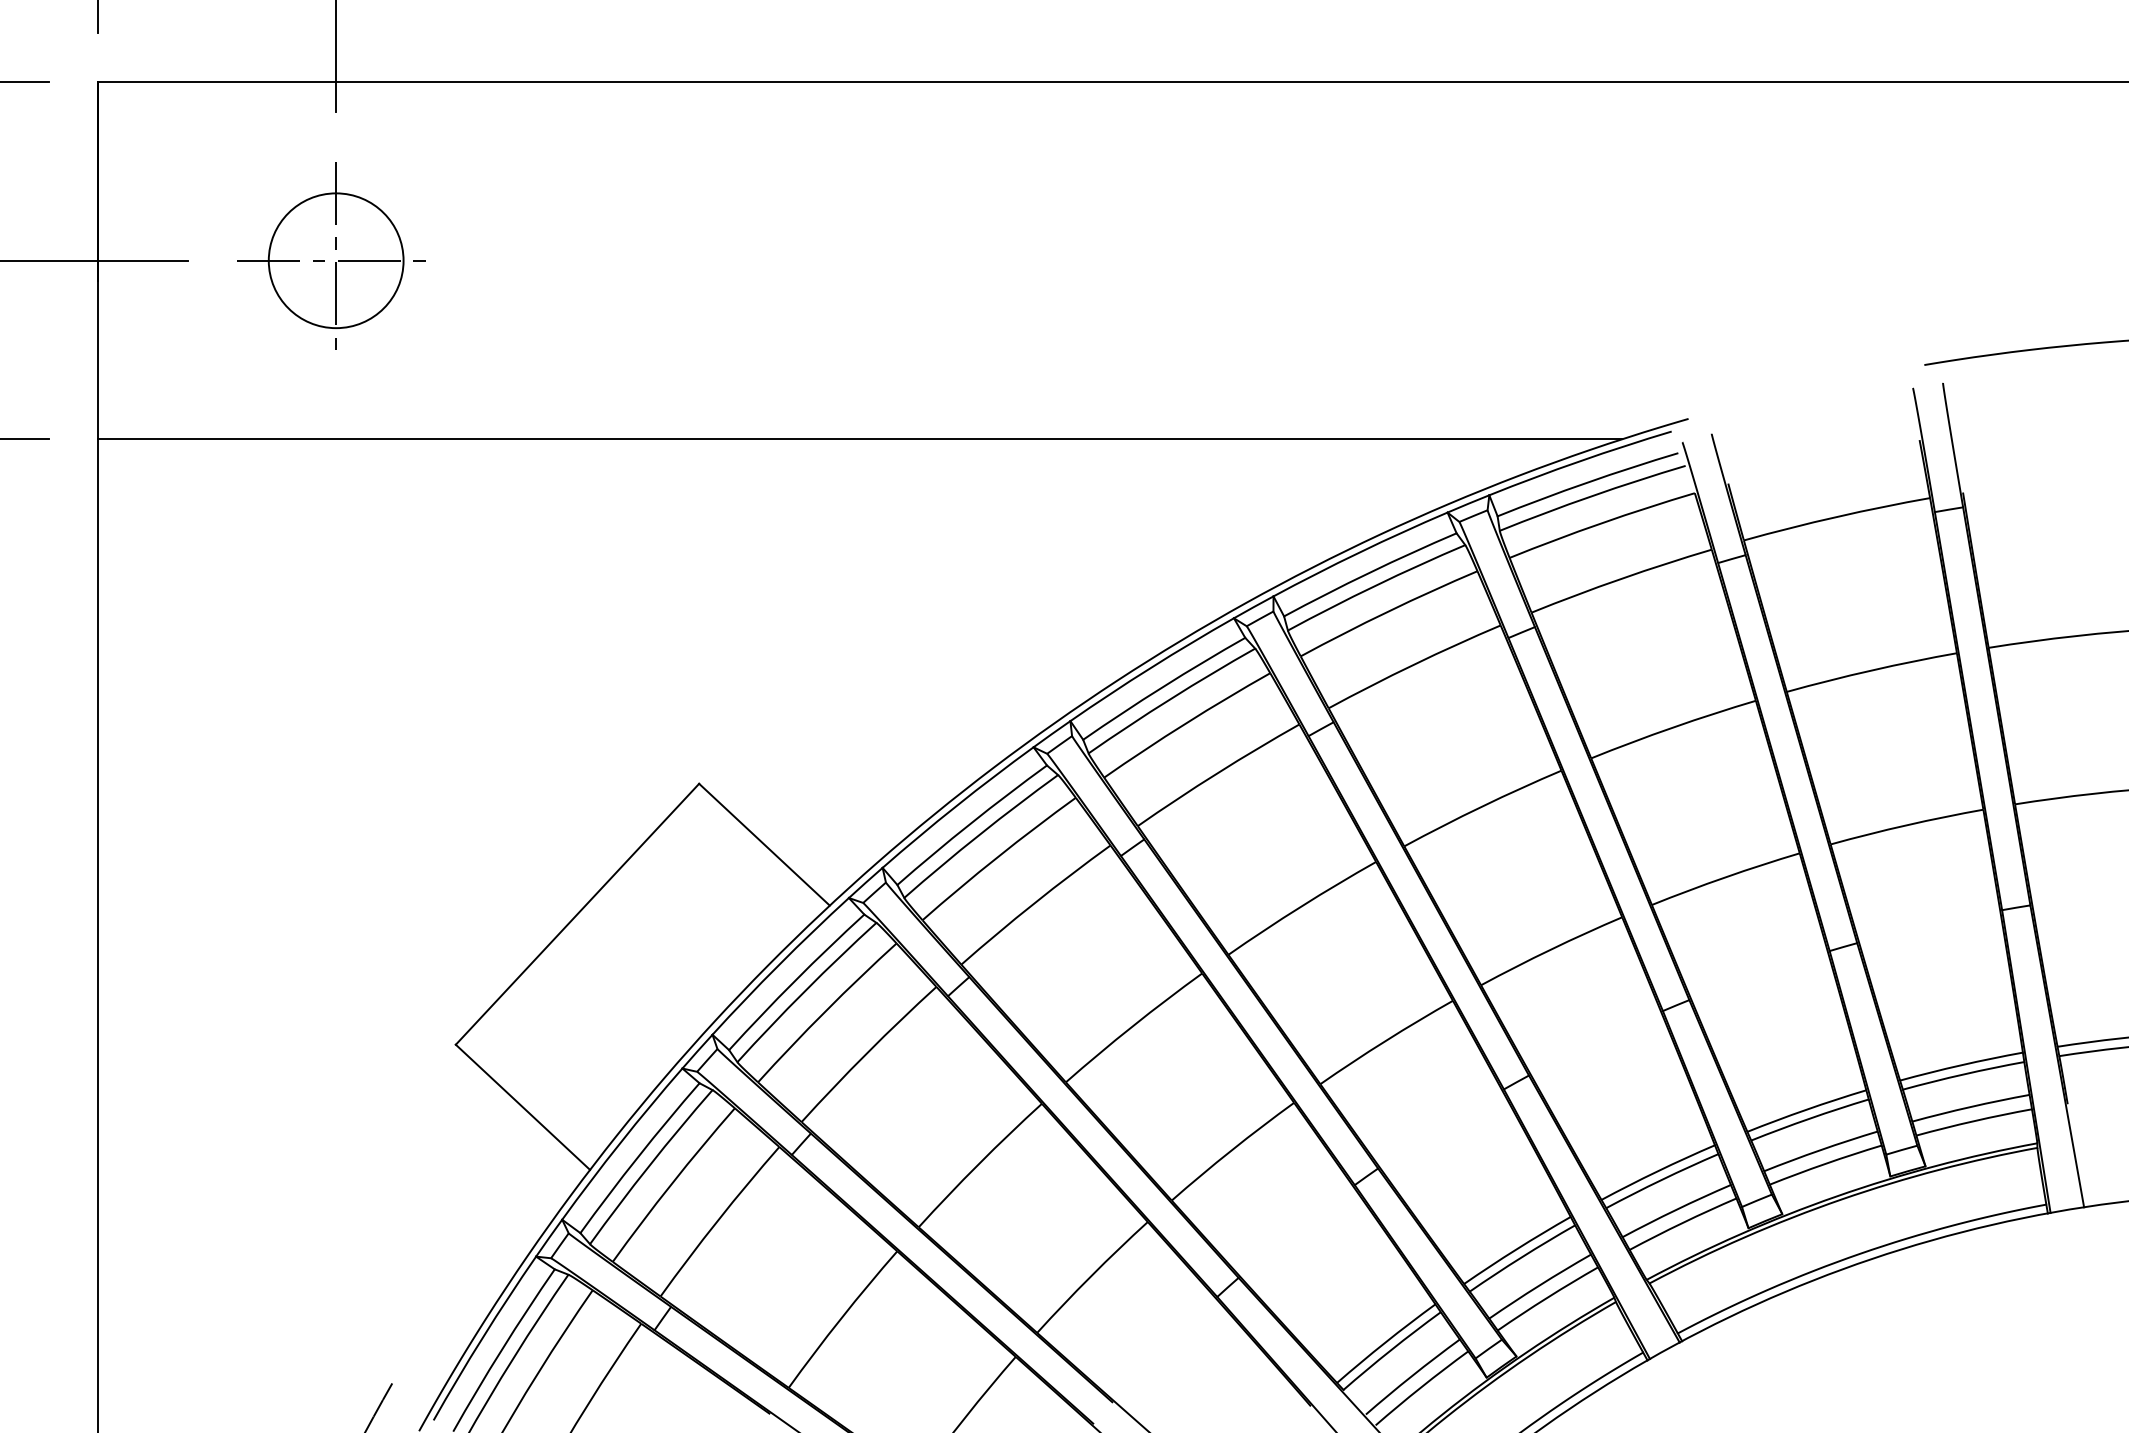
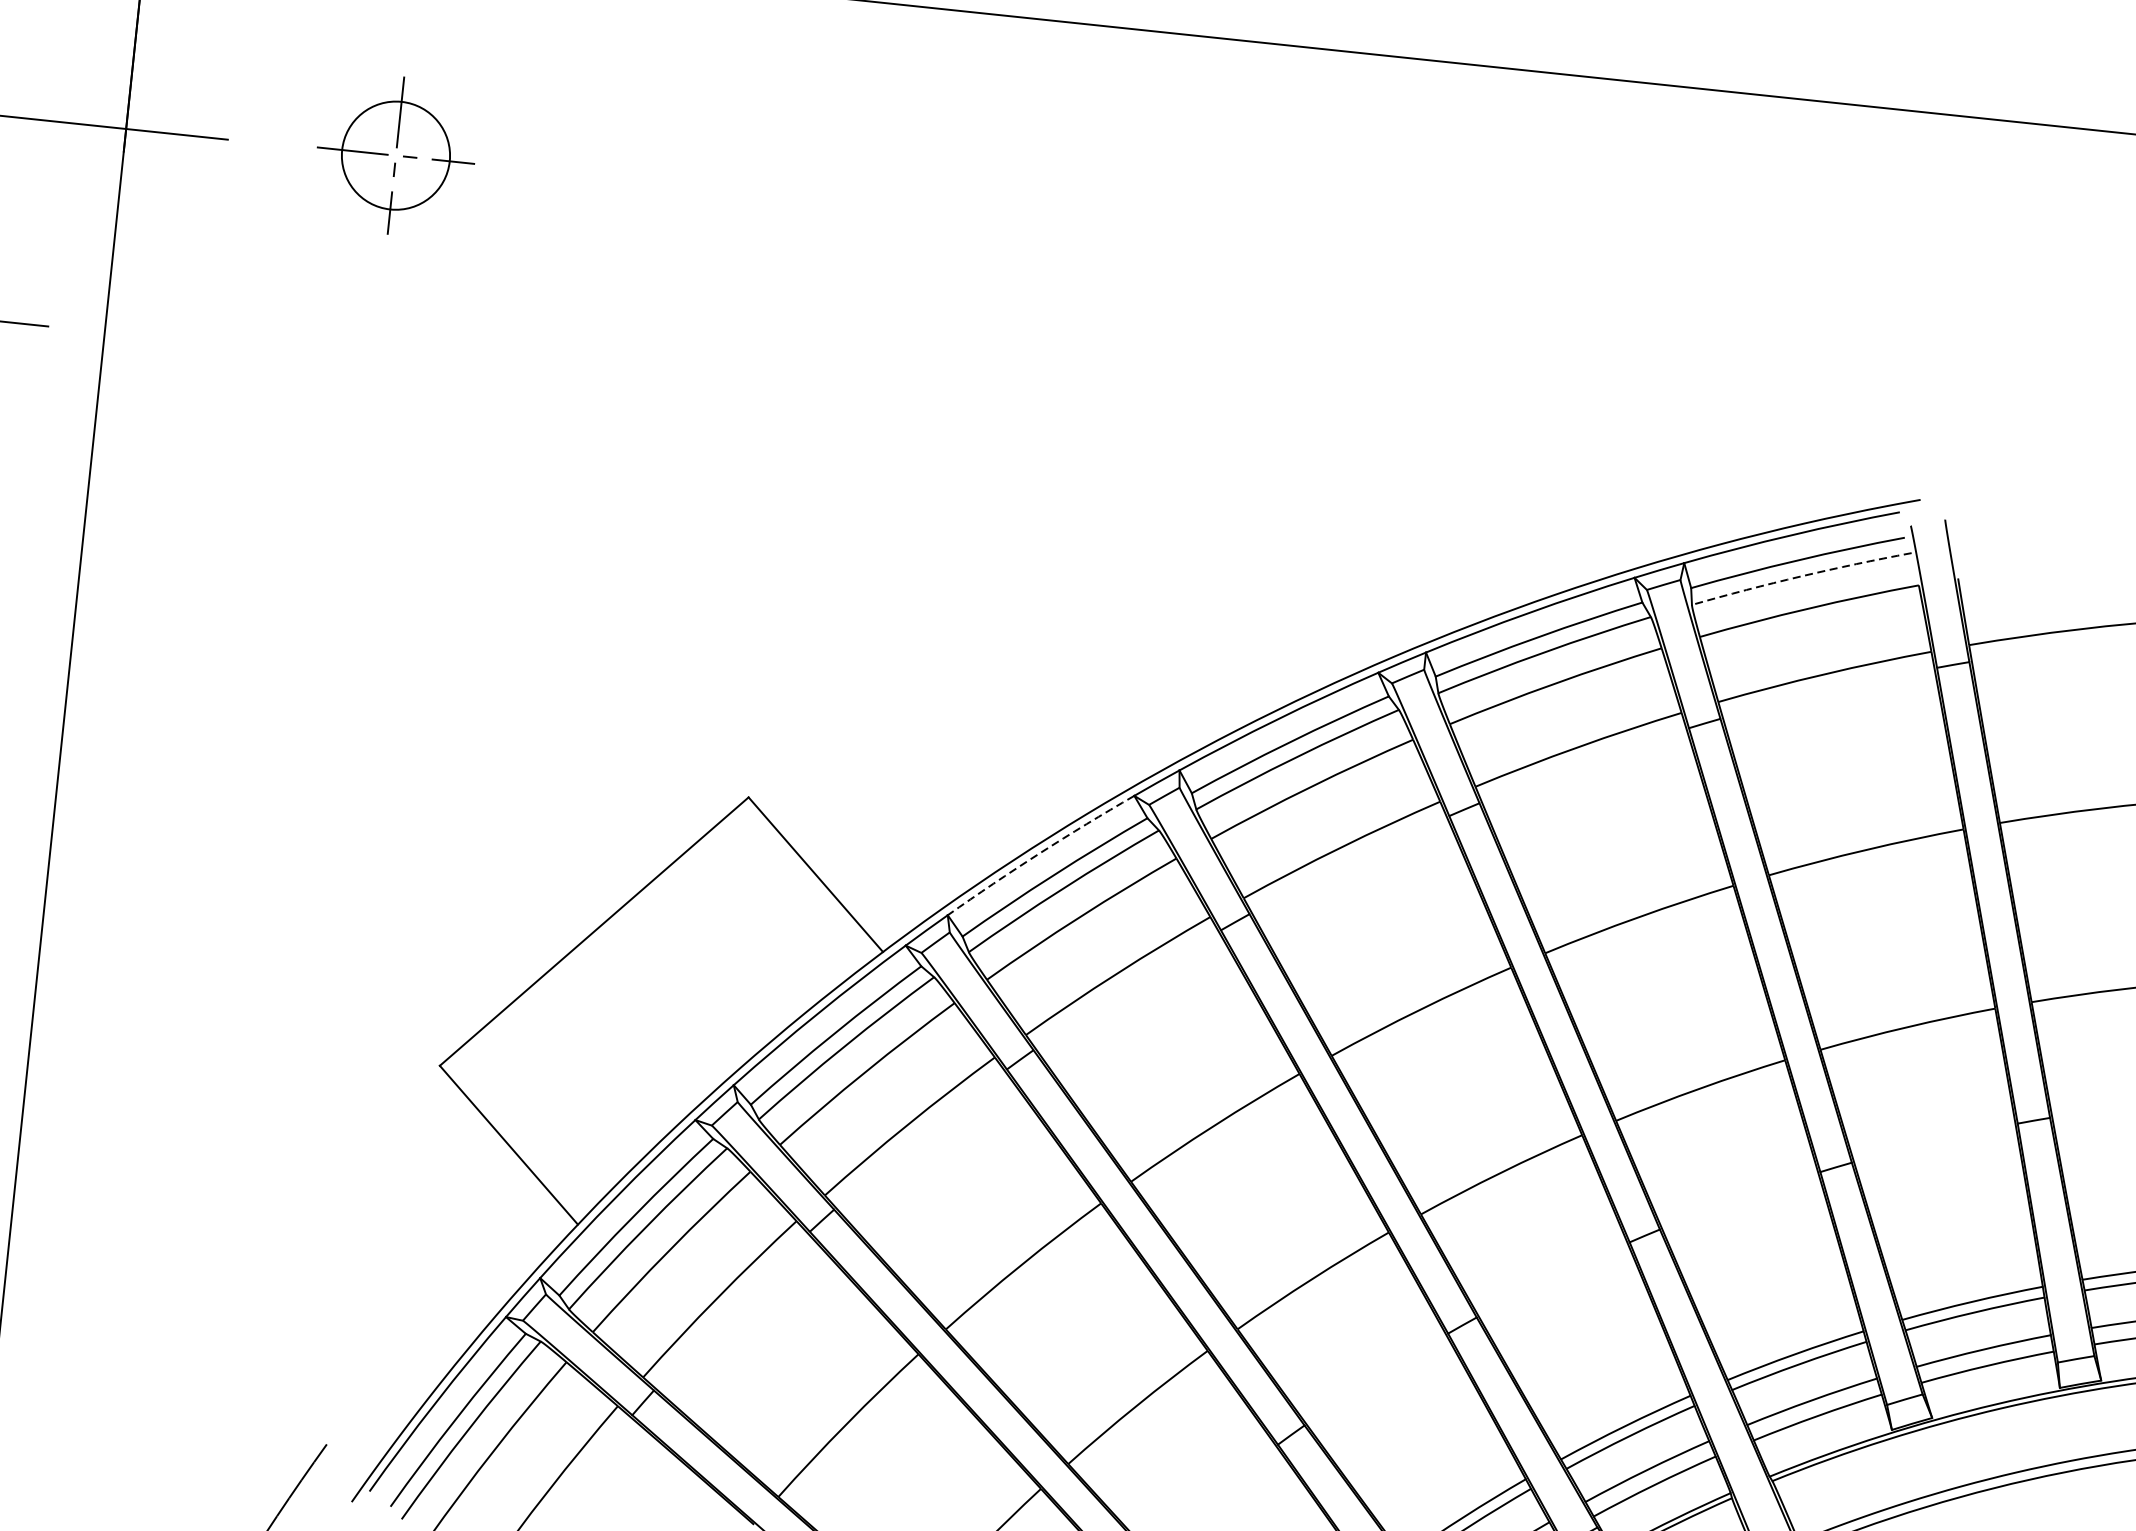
part: (331, 255) -> (392, 150), size x0.7
line: (860, 439) -> (973, 424), removed
arc: (1591, 496) -> (1800, 576), solid -> dashed
arc: (956, 805) -> (1039, 852), solid -> dashed

